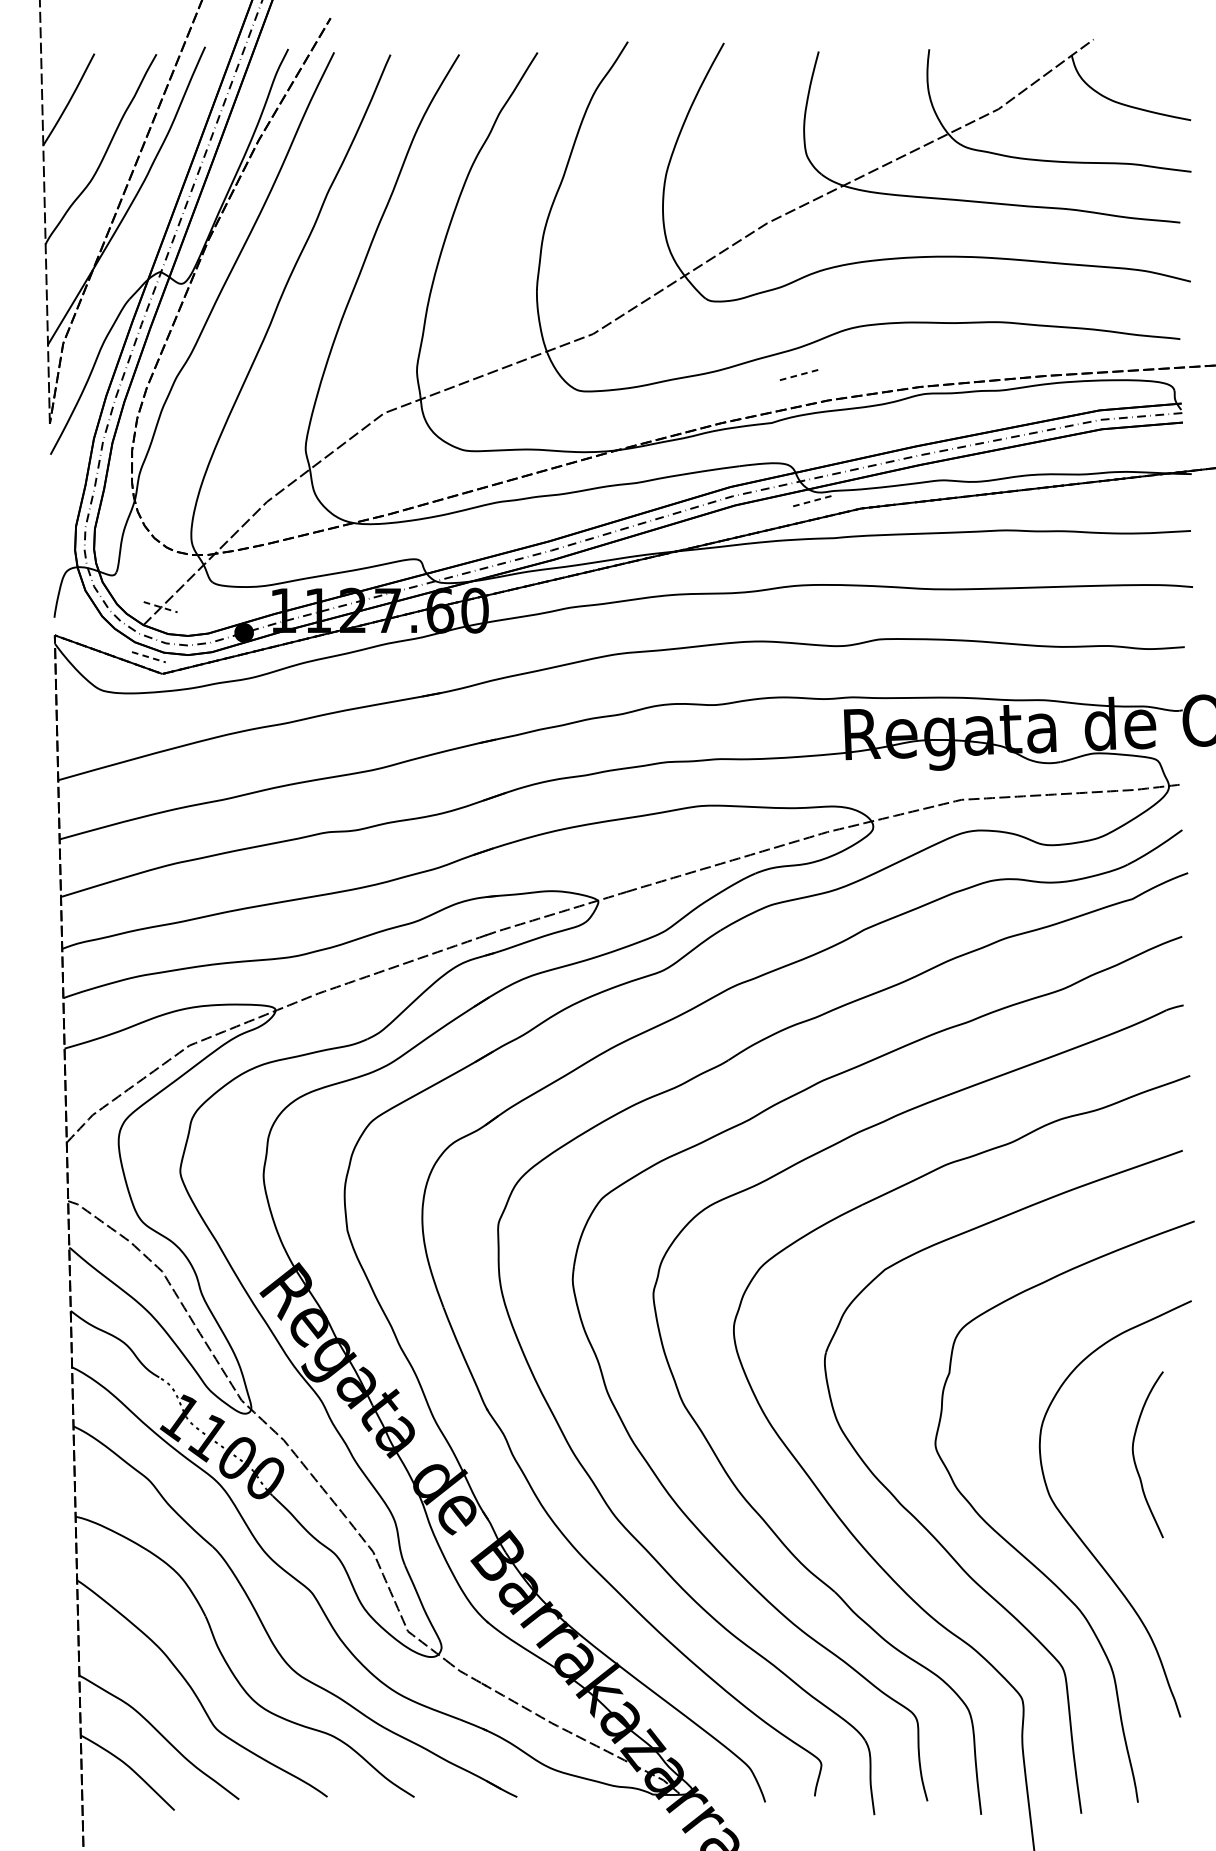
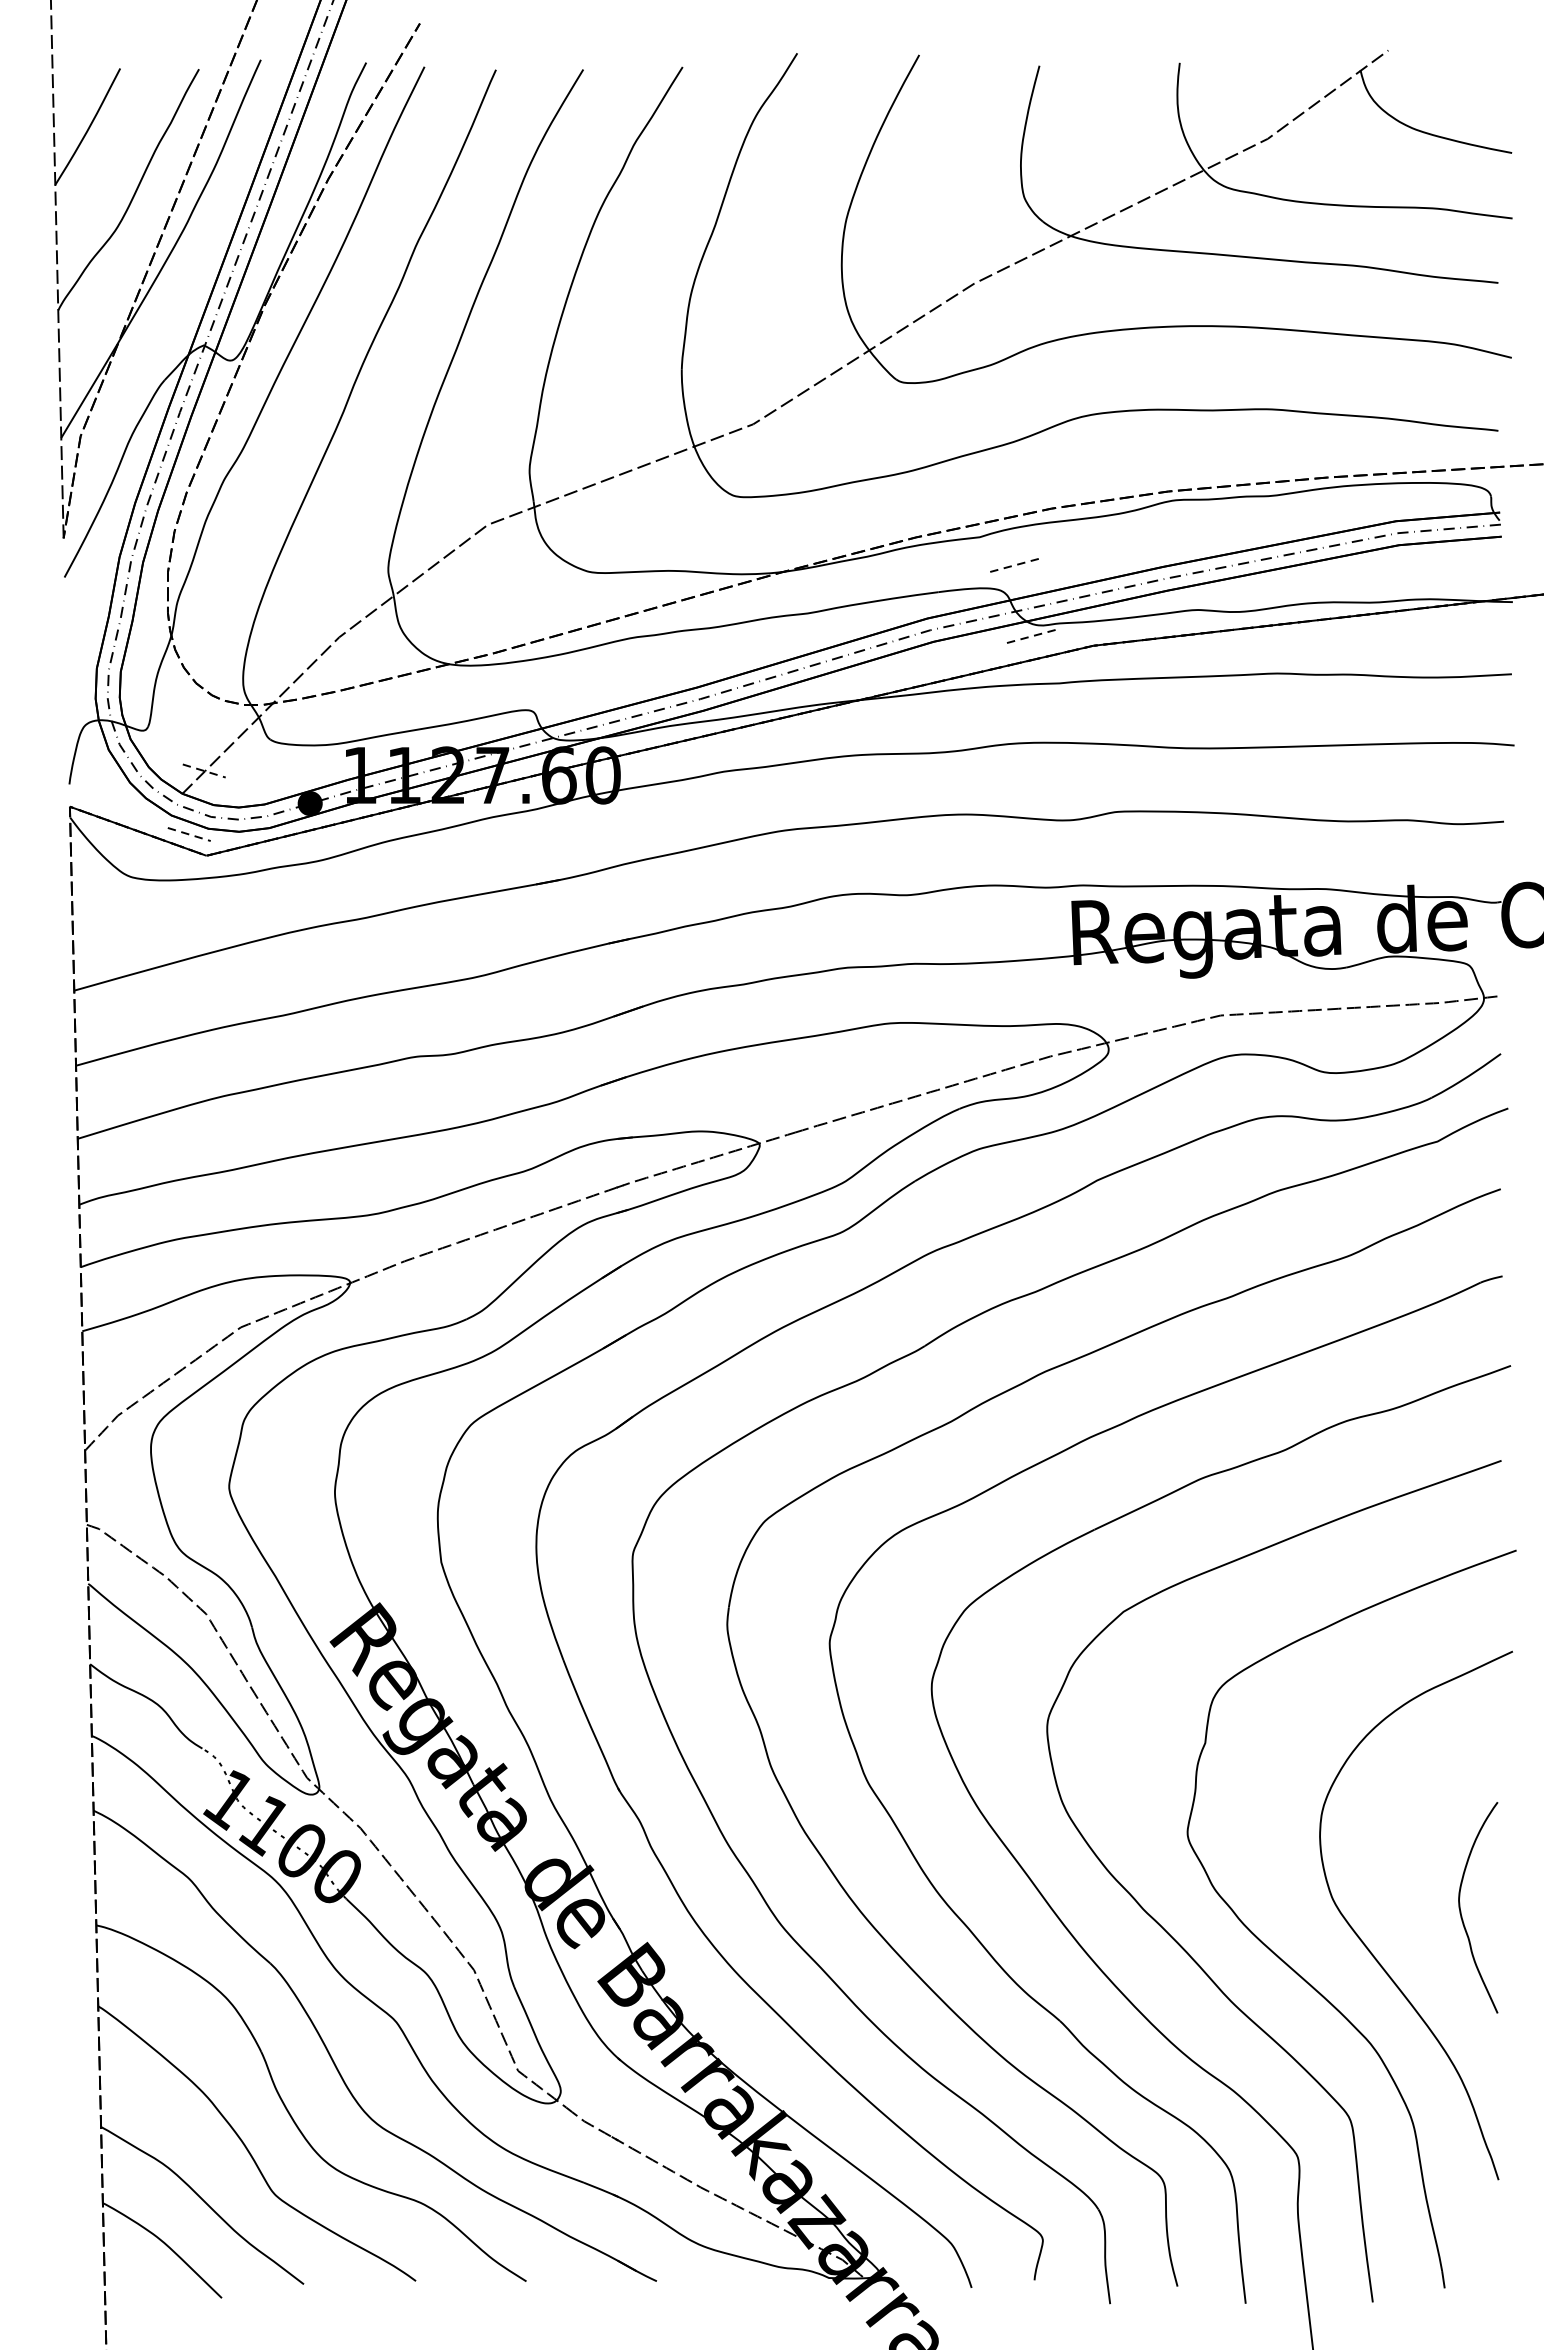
line: (796, 375) -> (1011, 565), moved
curve: (1134, 1456) -> (1461, 1910), moved

